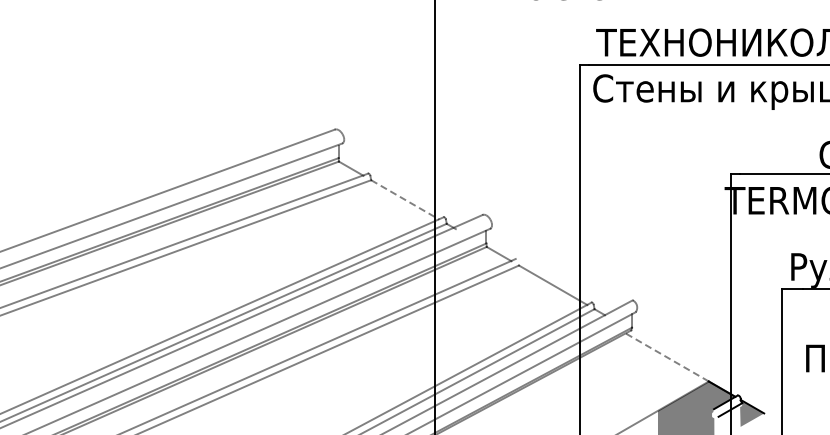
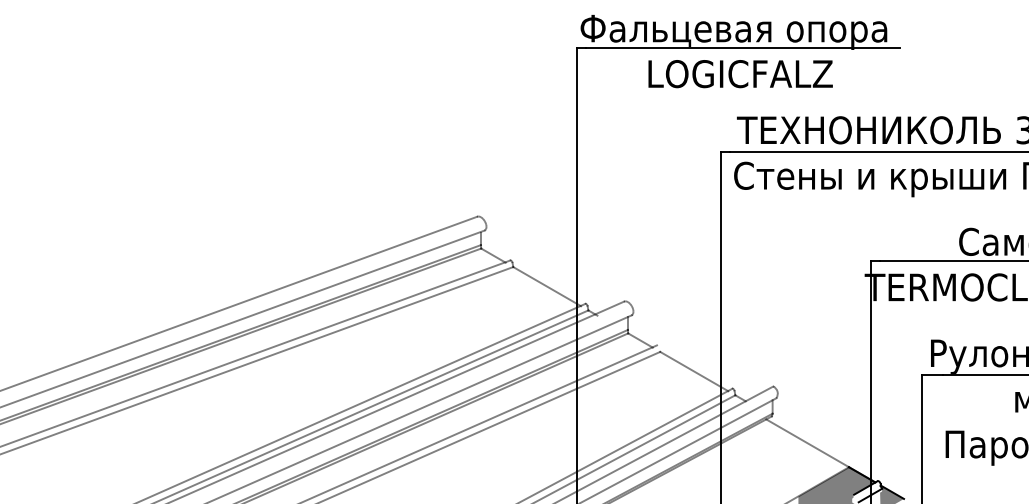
line: (405, 199) -> (547, 286), dashed -> solid
line: (667, 357) -> (807, 443), dashed -> solid

